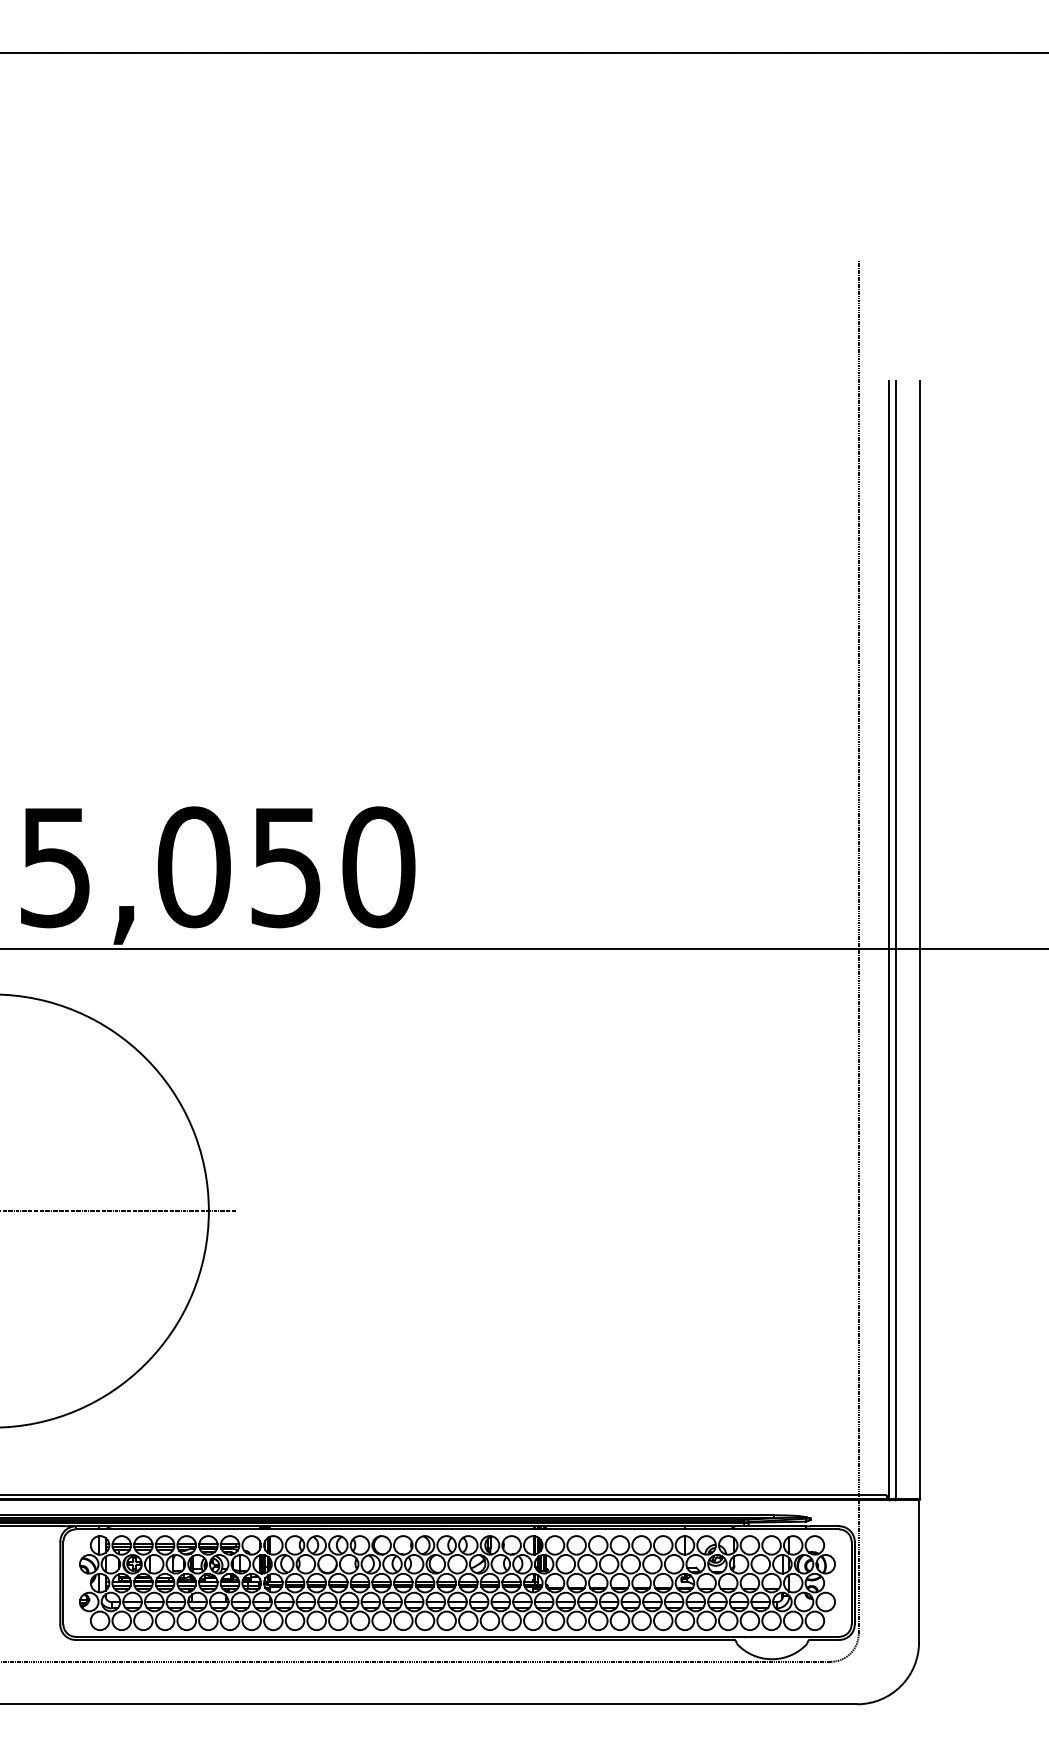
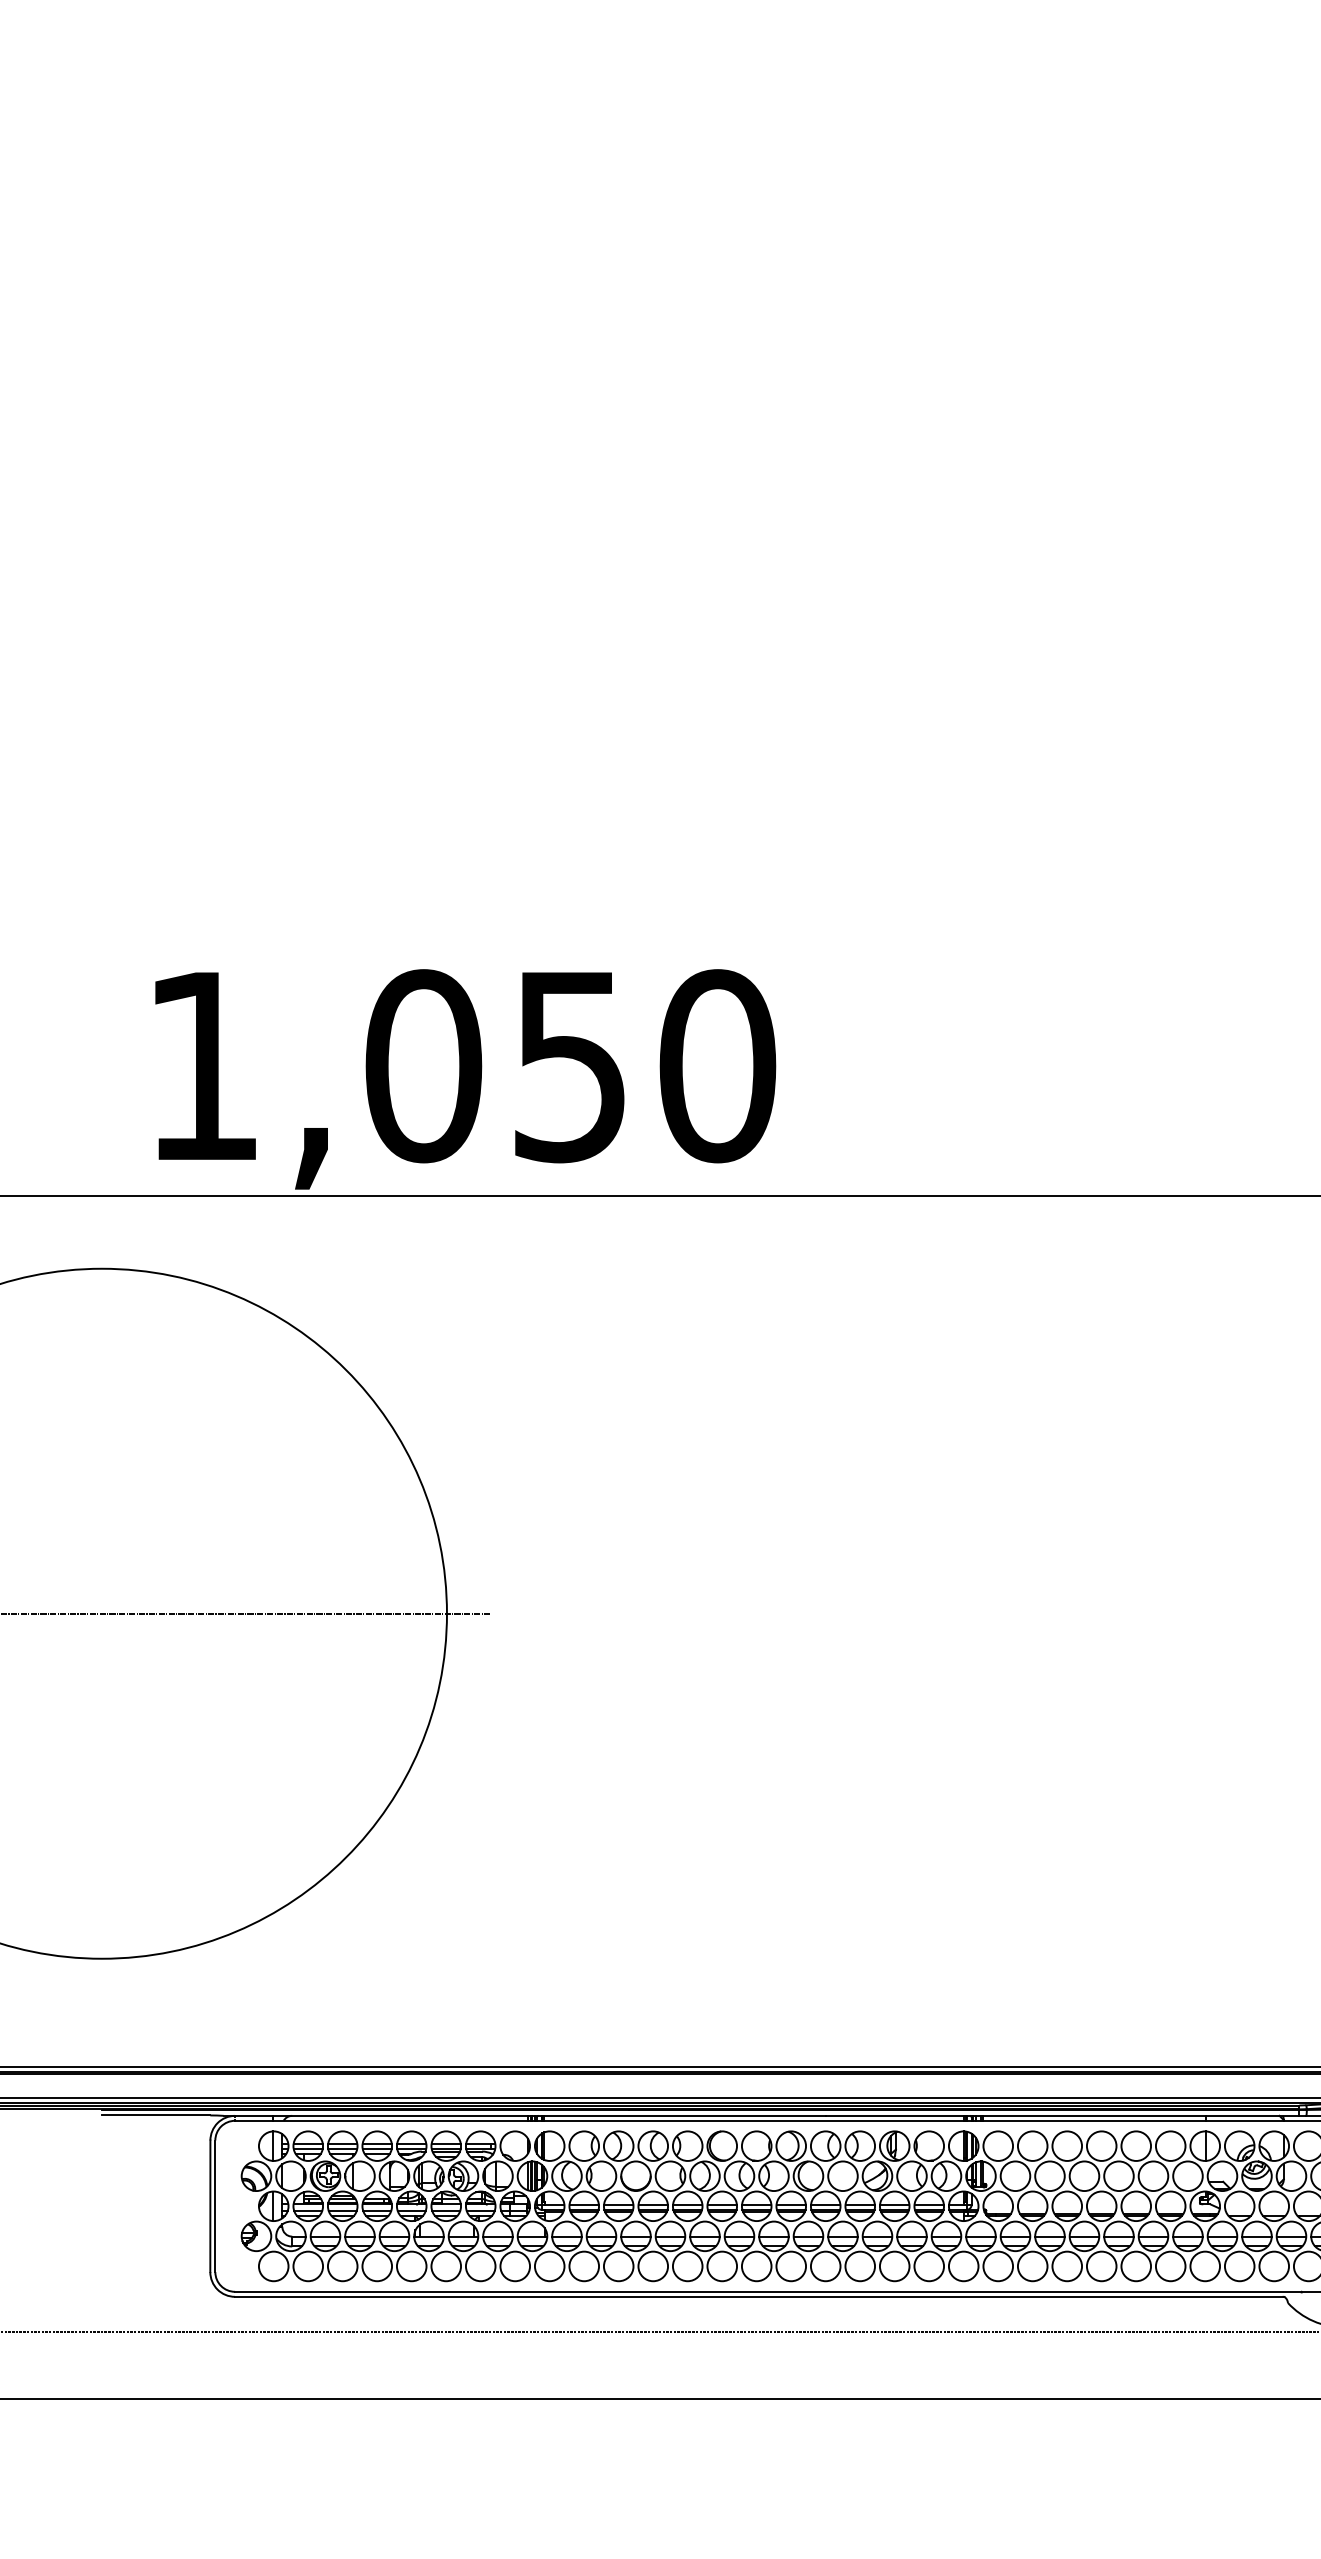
text: (55, 868) -> (202, 1068), 5,050 -> 1,050

